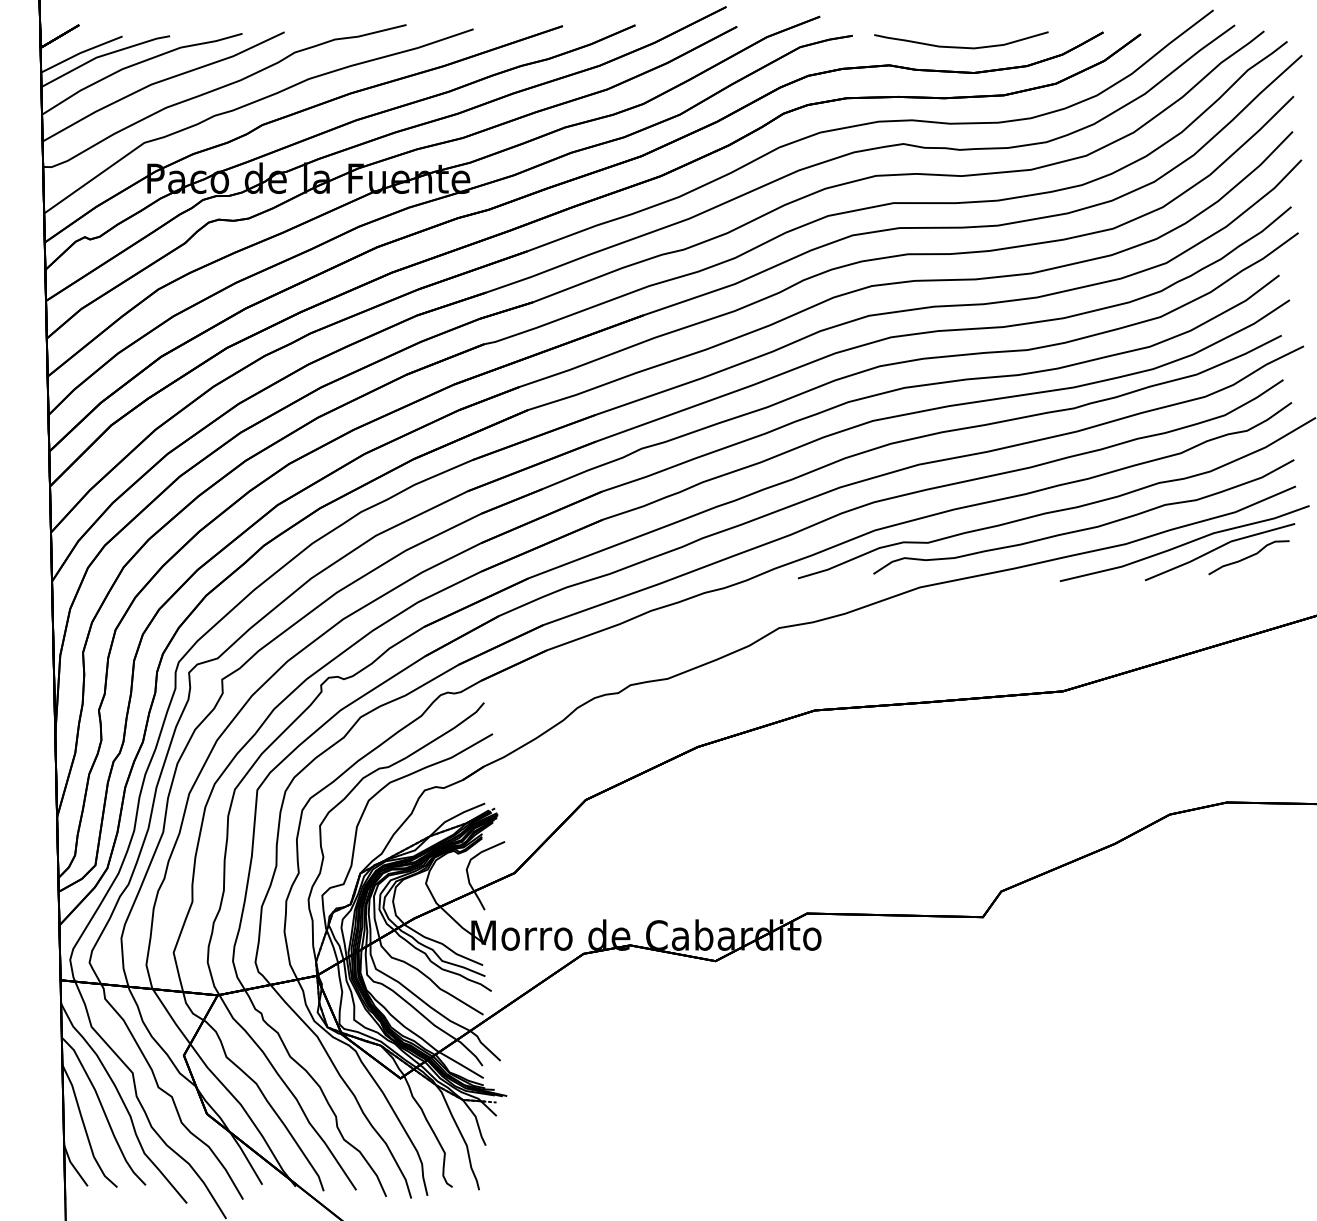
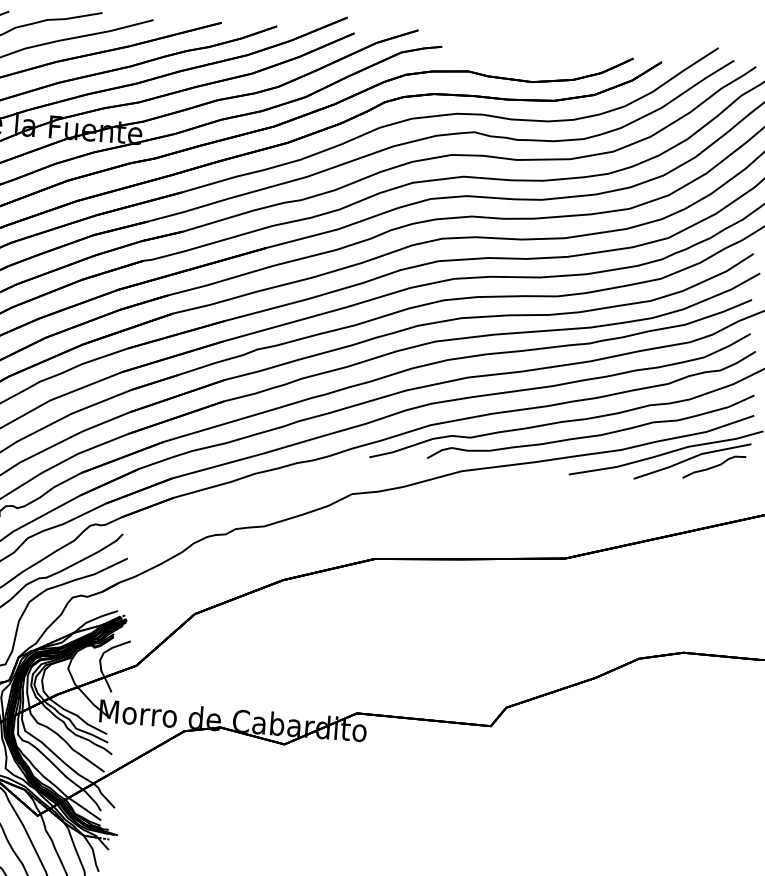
curve: (961, 46) -> (524, 61), removed

